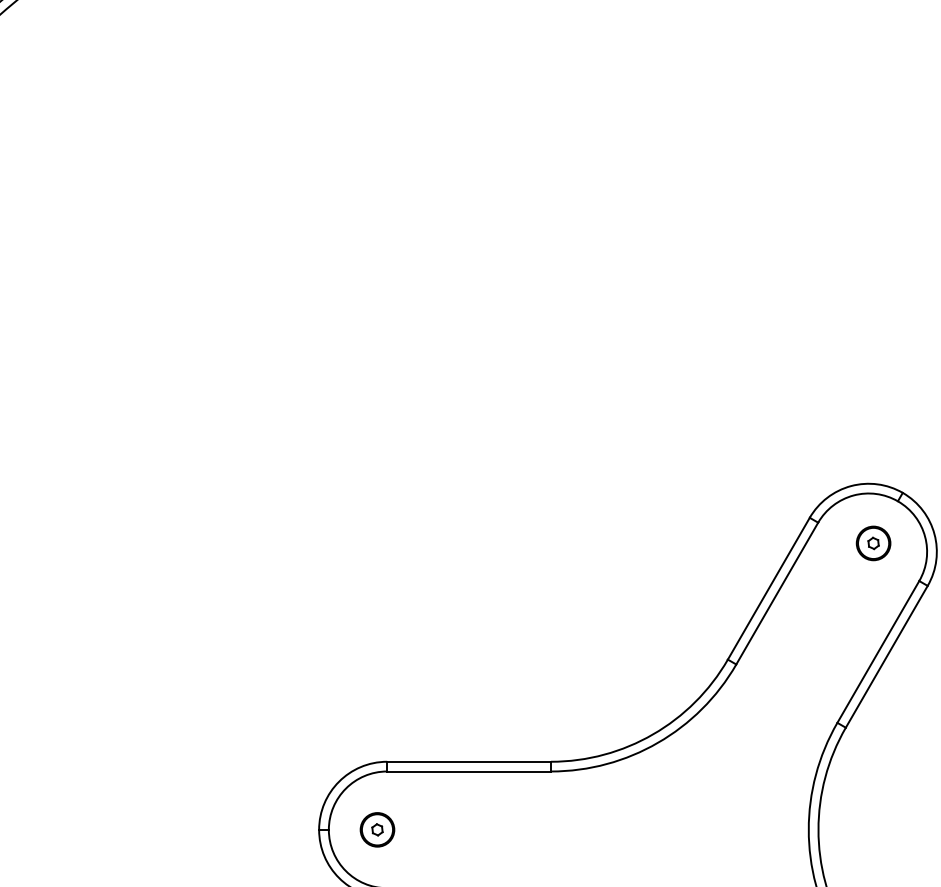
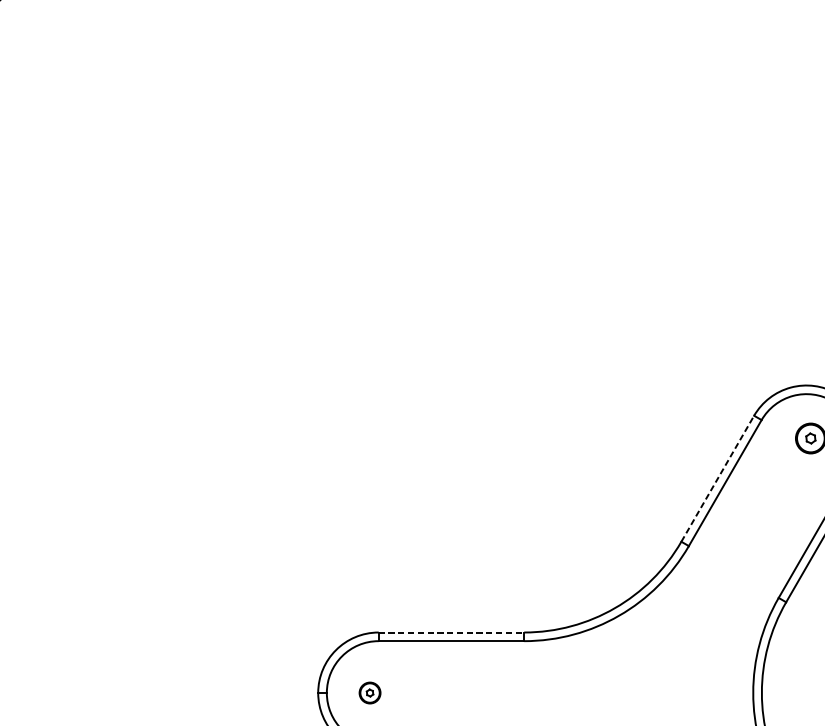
line: (768, 588) -> (717, 478), solid -> dashed
line: (469, 761) -> (451, 632), solid -> dashed
part: (377, 829) -> (370, 692), size x0.7

